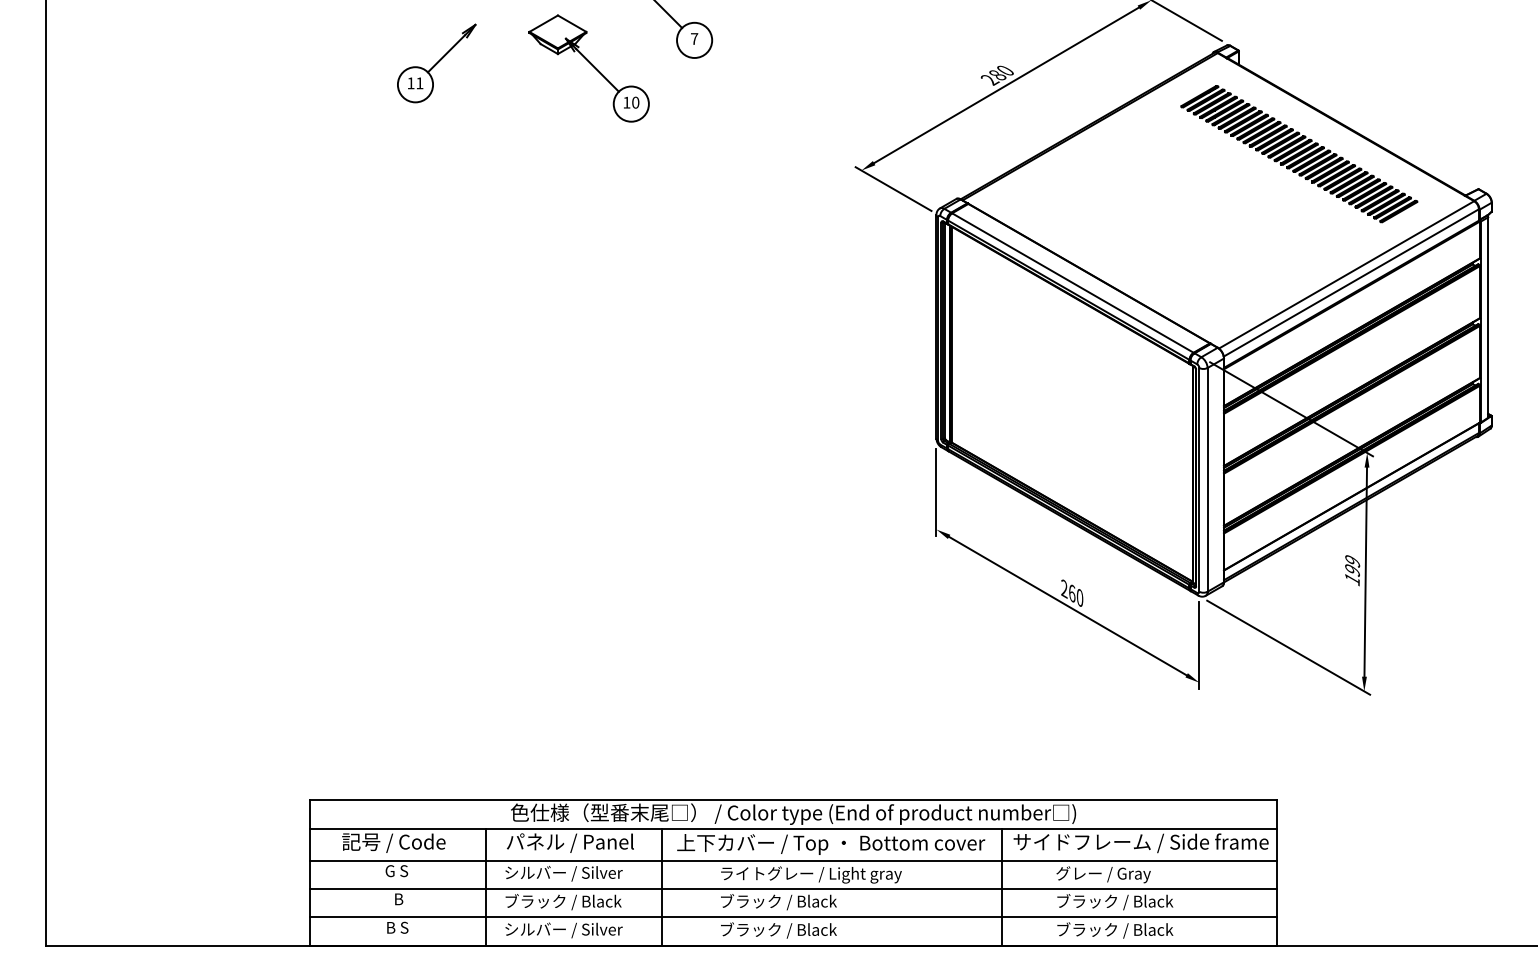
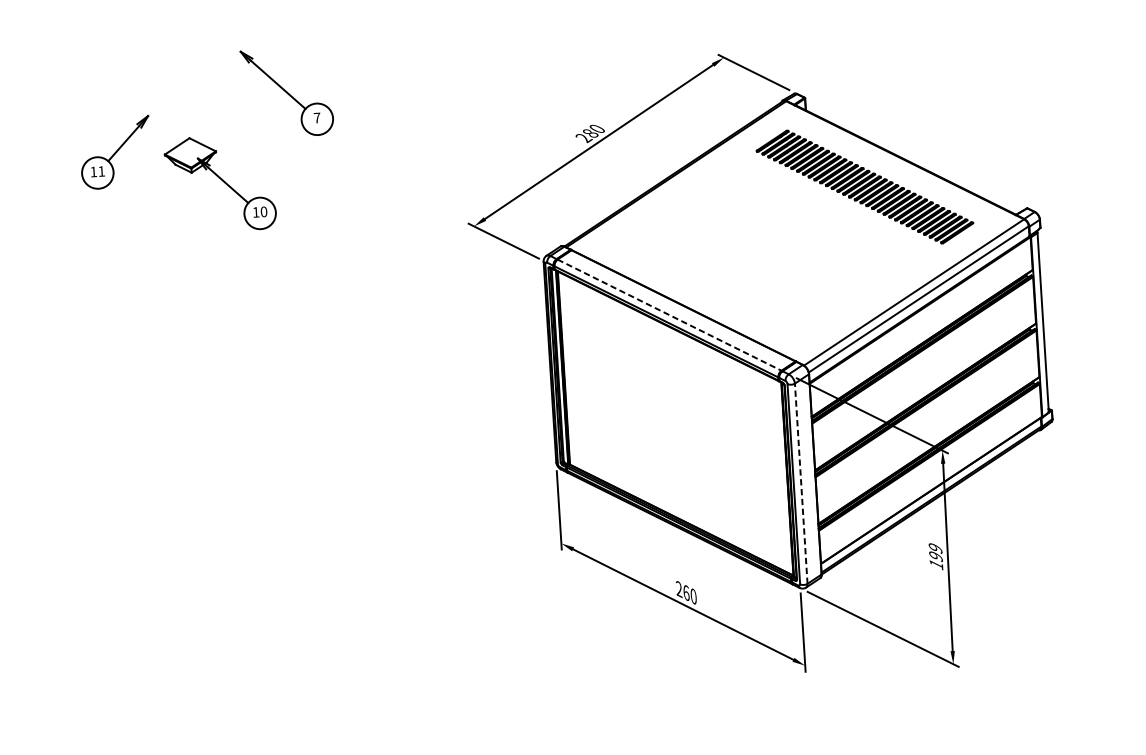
part: (436, 63) -> (115, 152), moved
part: (588, 68) -> (219, 183), moved
line: (1073, 283) -> (670, 315), solid -> dashed
line: (1207, 479) -> (801, 483), solid -> dashed

